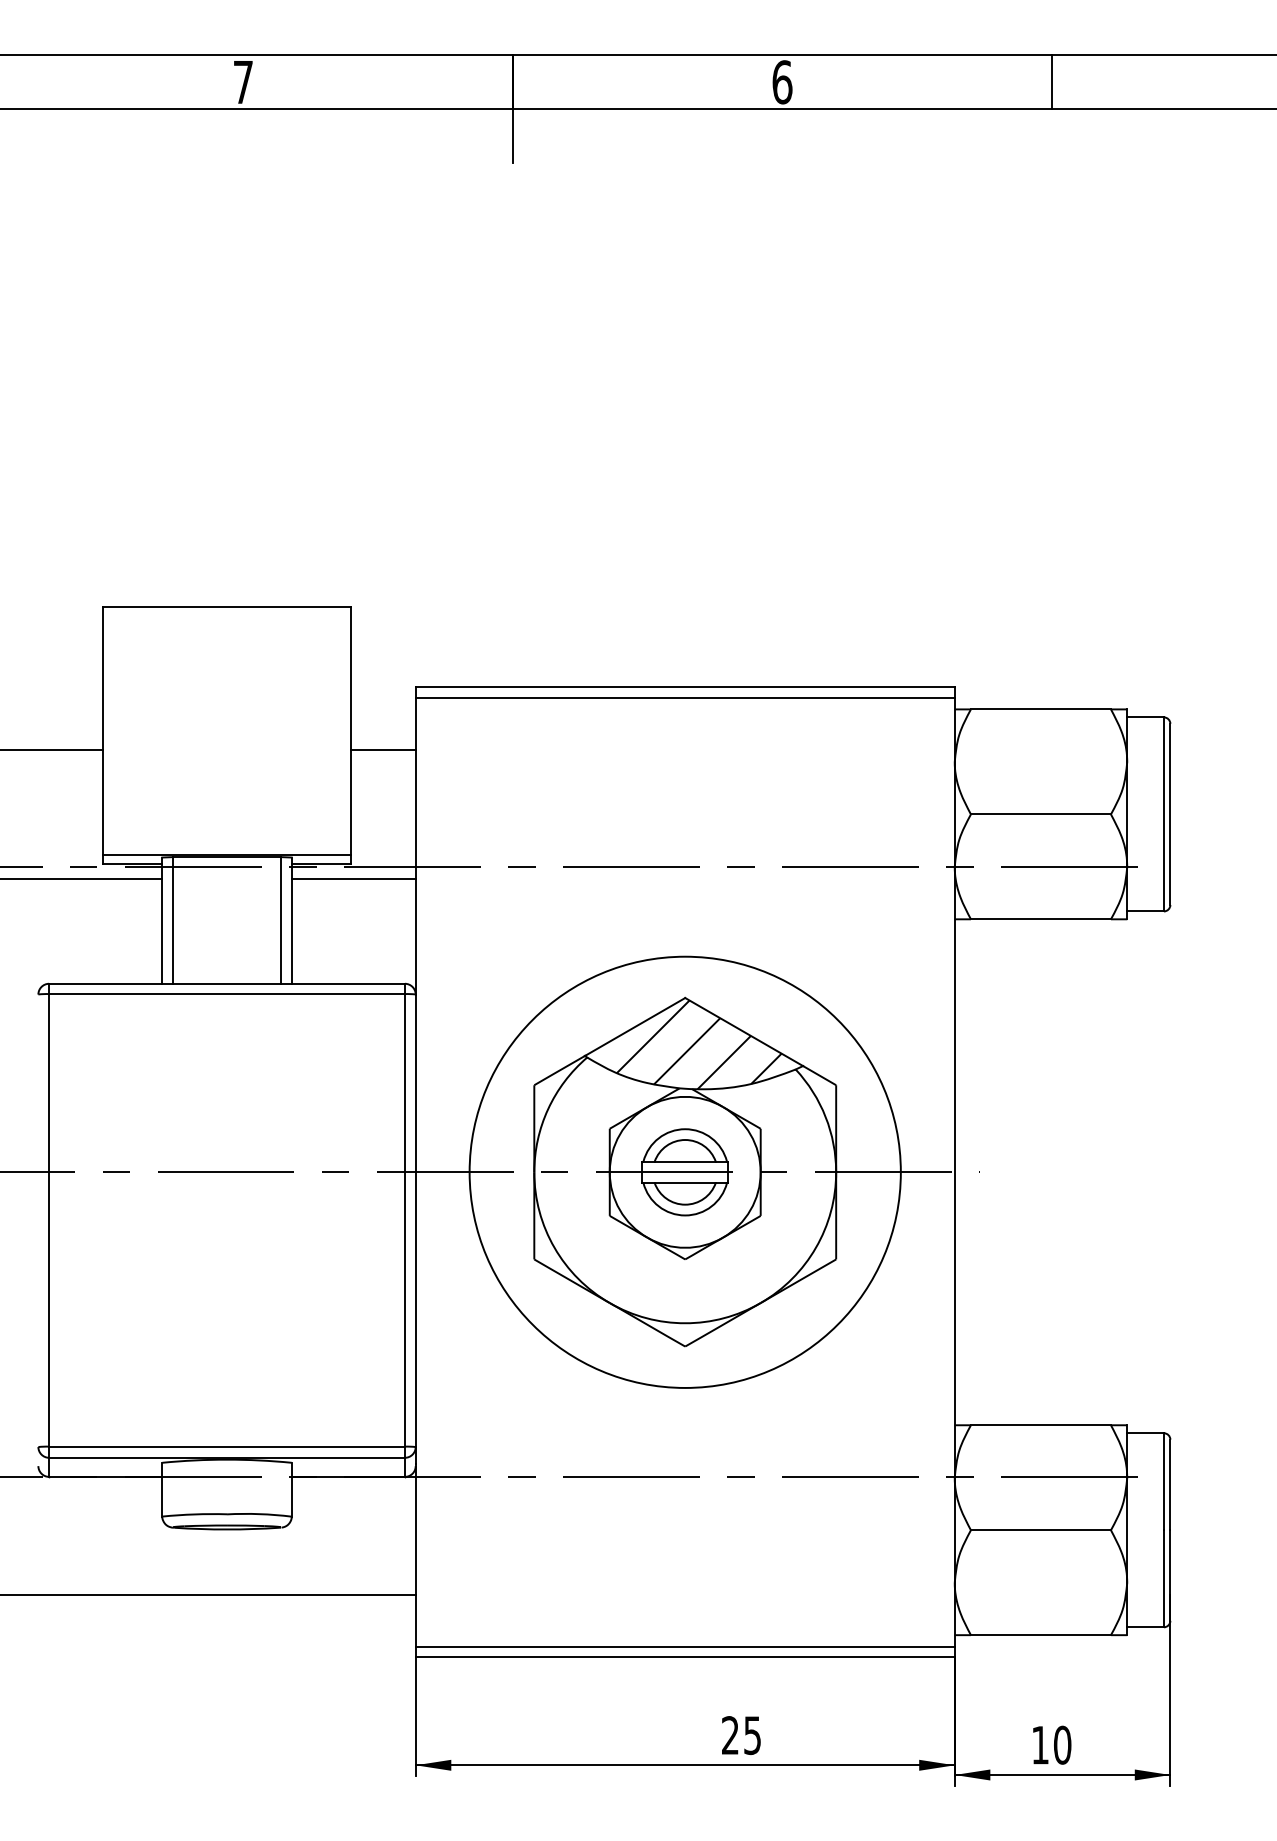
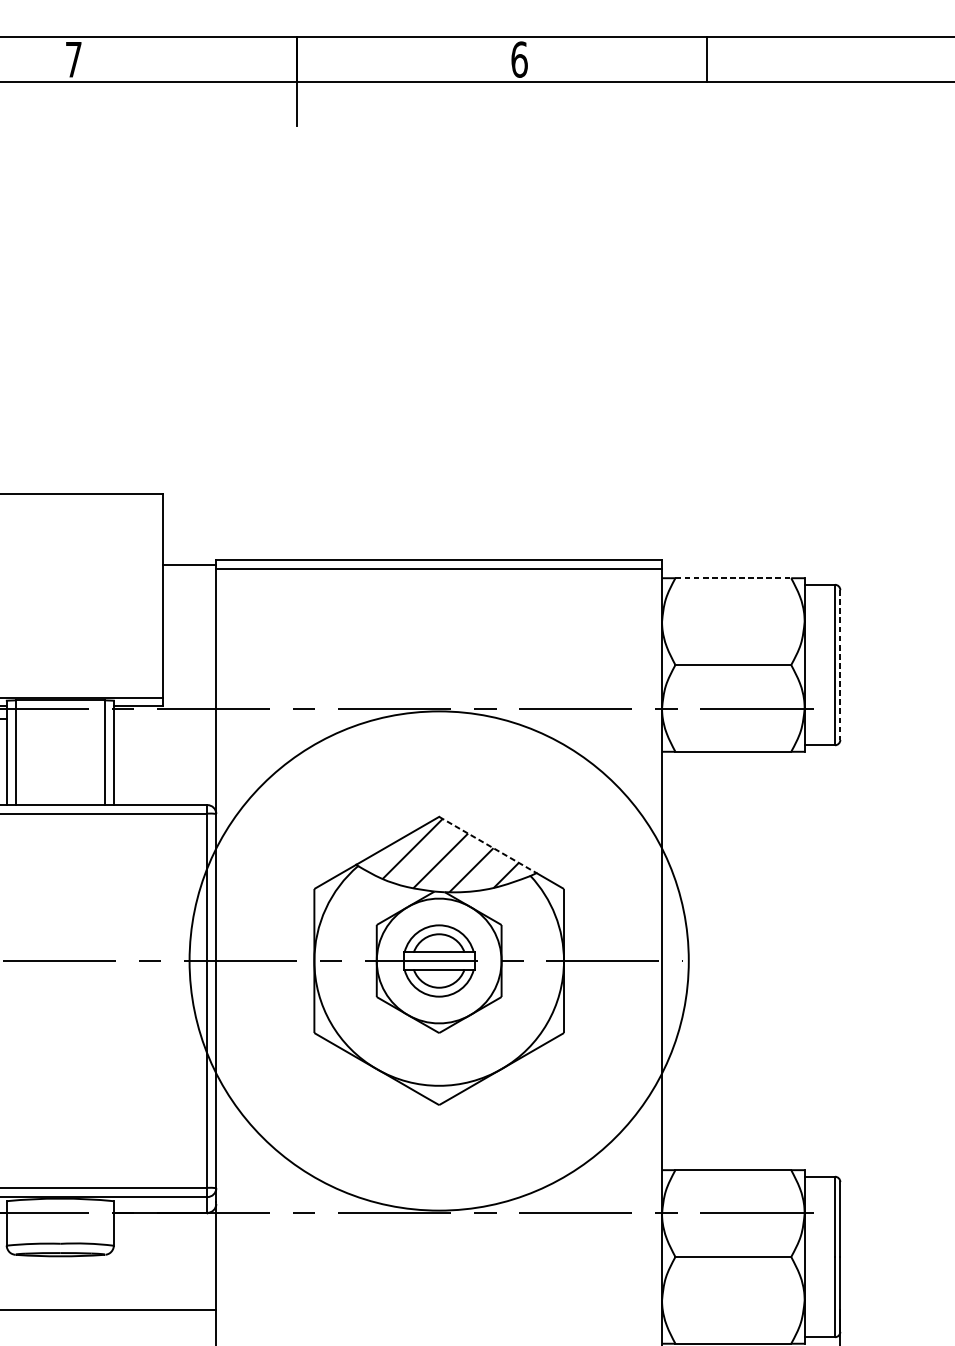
line: (1052, 82) -> (707, 59), moved
line: (1041, 709) -> (733, 578), solid -> dashed
line: (383, 749) -> (189, 565), moved
line: (1170, 814) -> (840, 665), solid -> dashed
line: (353, 879) -> (164, 718), removed
line: (744, 1032) -> (488, 845), solid -> dashed
circle: (684, 1171) -> (438, 960), size x1.4

